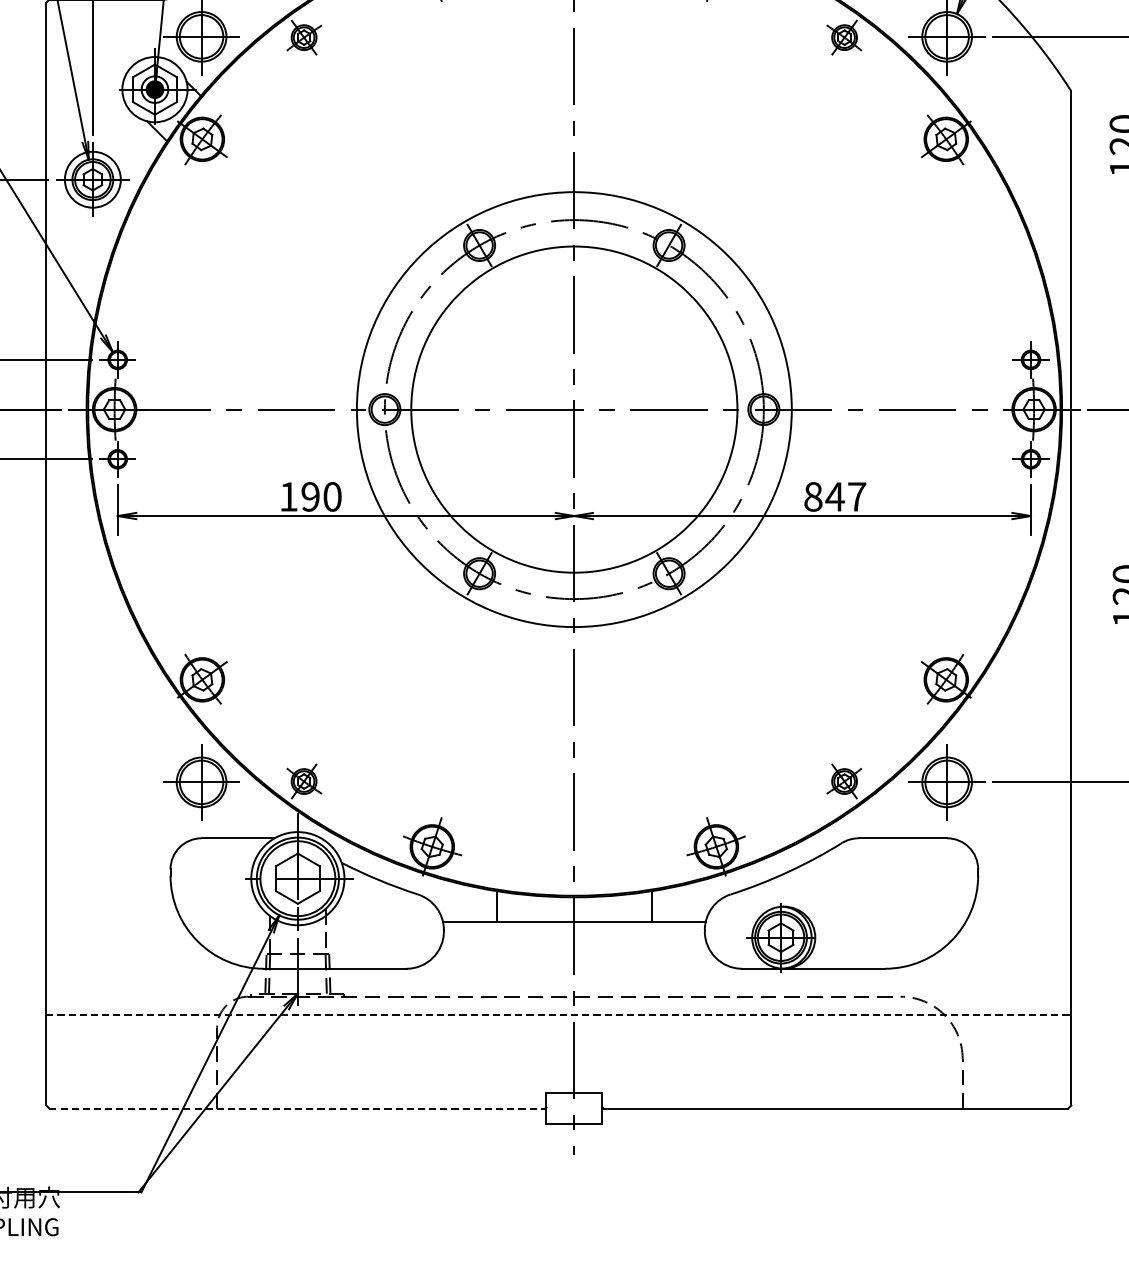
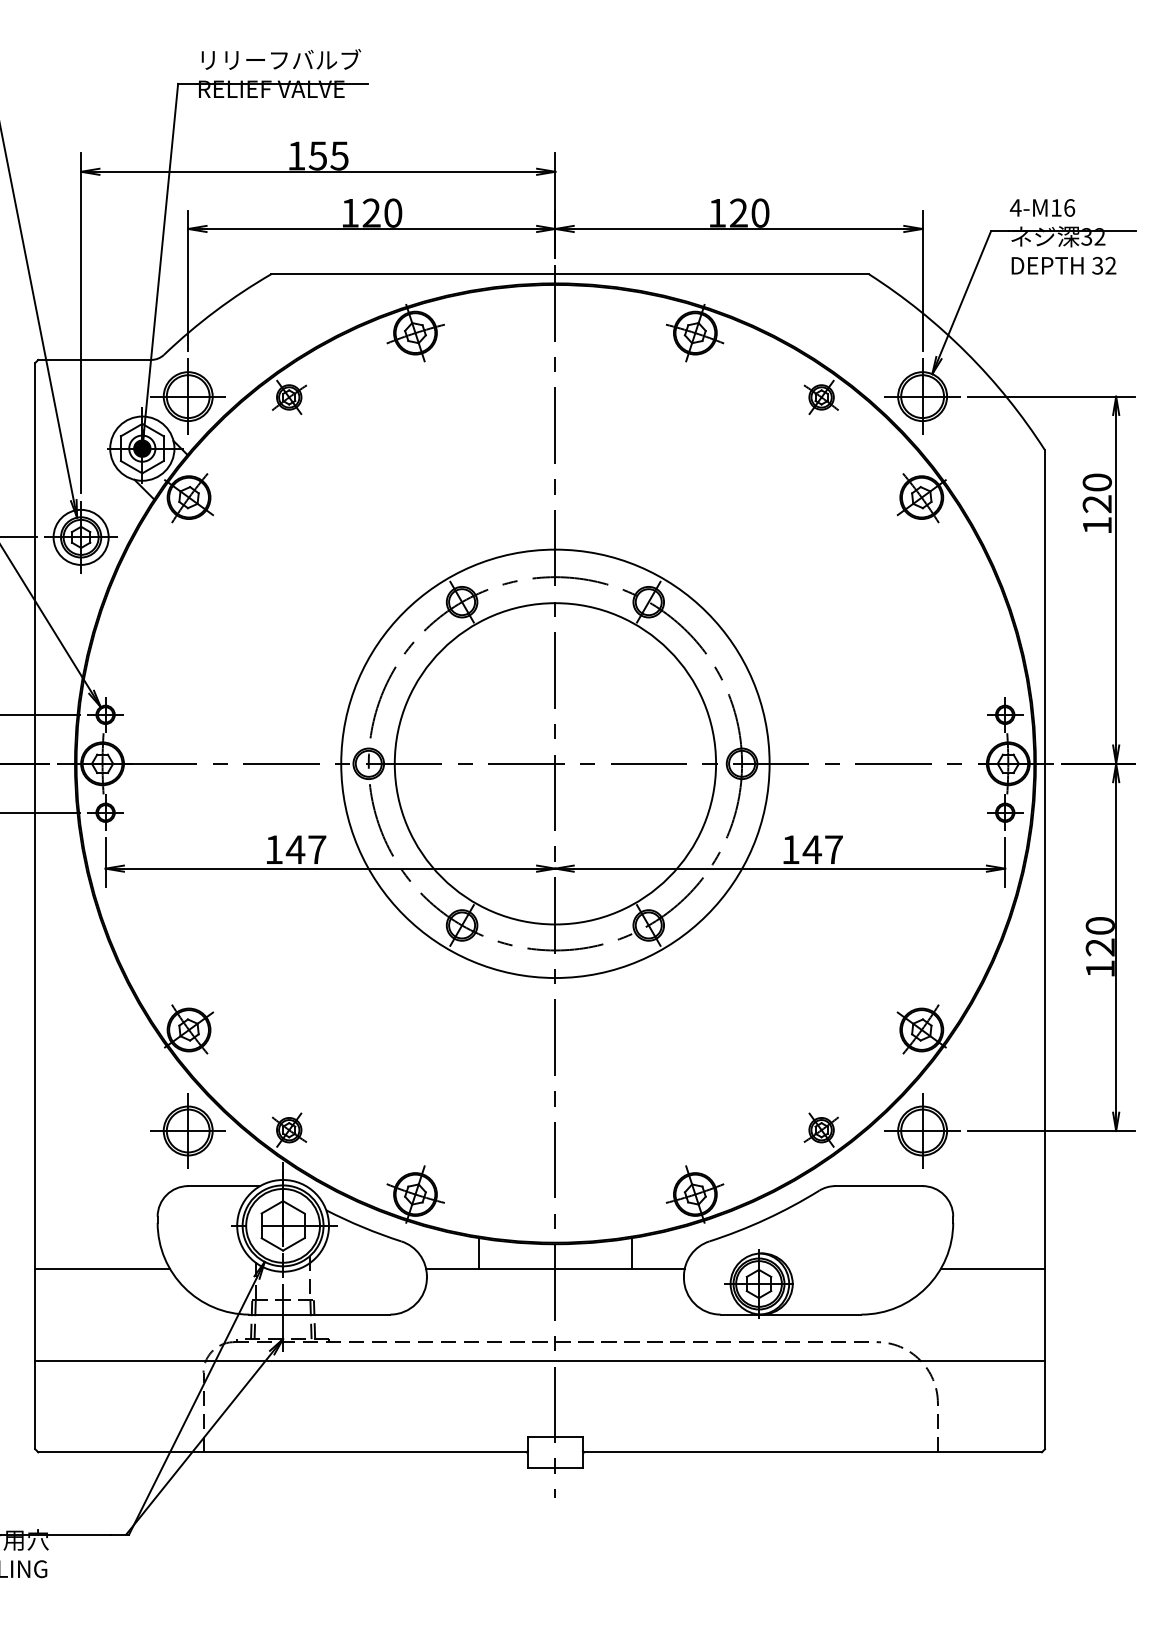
text: (320, 496) -> (305, 849), 190 -> 147
text: (813, 496) -> (790, 849), 847 -> 147
line: (114, 921) -> (102, 1268), added
line: (1018, 921) -> (992, 1268), added
line: (559, 1015) -> (540, 1360), dashed -> solid
line: (297, 1108) -> (282, 1452), dashed -> solid

